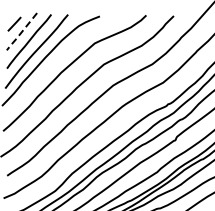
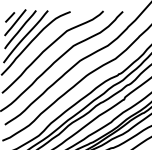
line: (21, 32) -> (15, 23), dashed -> solid

